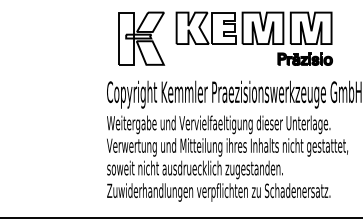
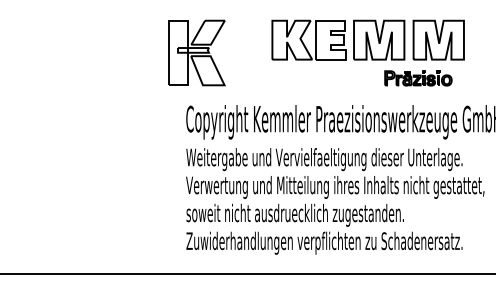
part: (141, 38) -> (196, 52), moved
part: (305, 59) -> (418, 78), moved

